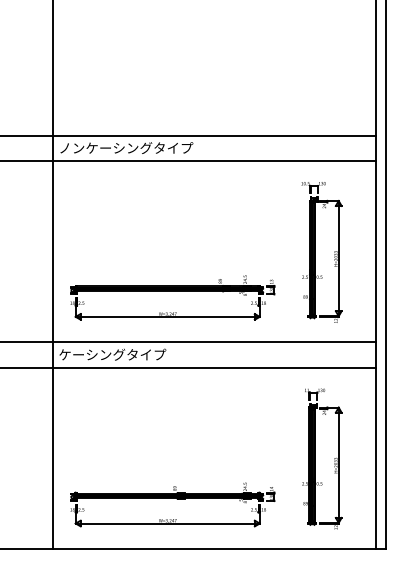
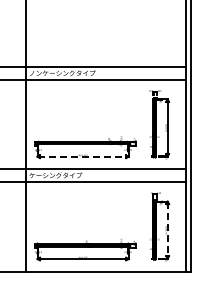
line: (168, 316) -> (83, 156), solid -> dashed
line: (338, 465) -> (167, 230), solid -> dashed

